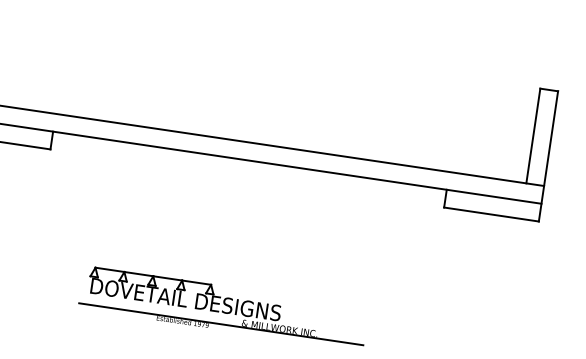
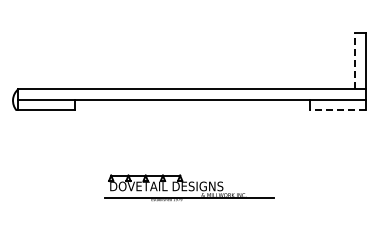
line: (533, 135) -> (355, 60), solid -> dashed
line: (491, 214) -> (337, 110), solid -> dashed

